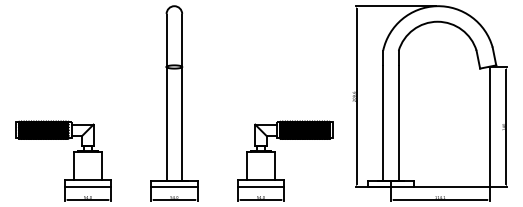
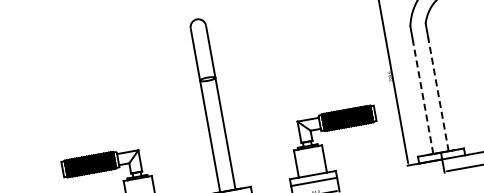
line: (383, 122) -> (423, 96), solid -> dashed
line: (398, 122) -> (438, 94), solid -> dashed

